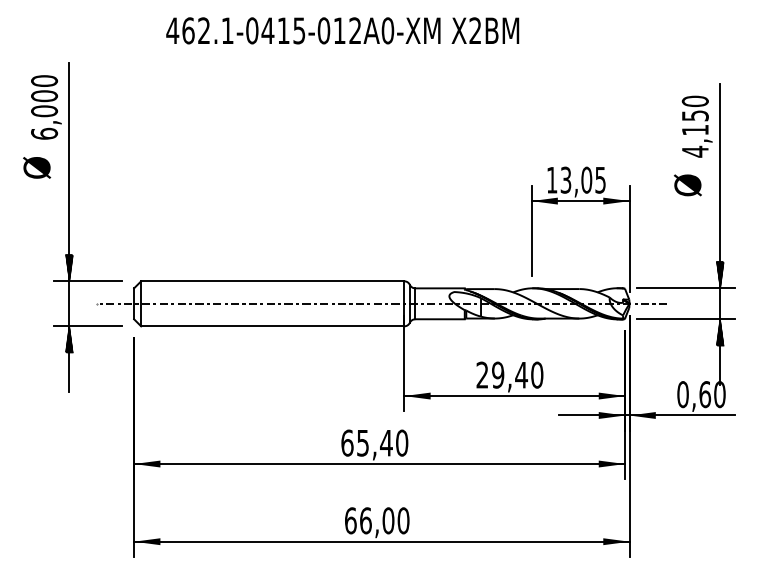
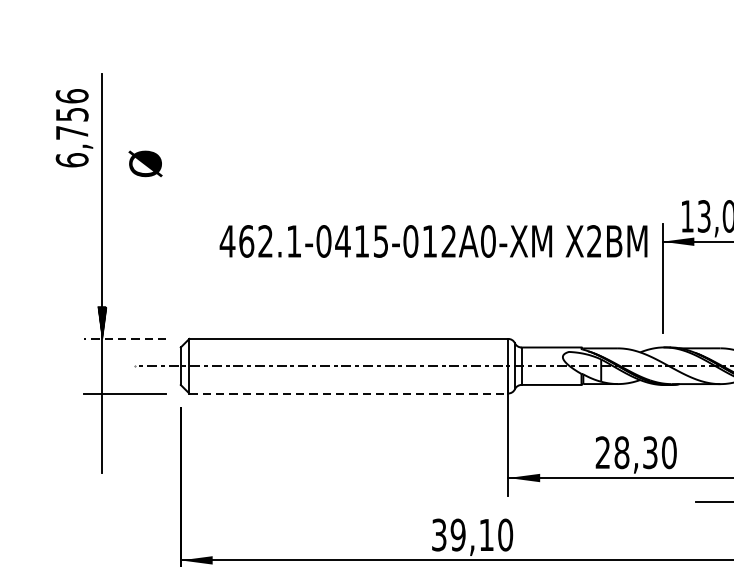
text: (342, 30) -> (433, 241), moved
text: (44, 96) -> (72, 114), 6,000 -> 6,756
text: (37, 167) -> (146, 163), moved
line: (88, 281) -> (125, 339), solid -> dashed
line: (272, 326) -> (348, 393), solid -> dashed
hatch: (68, 339) -> (101, 409), removed
text: (510, 374) -> (636, 451), 29,40 -> 28,30
text: (366, 442) -> (462, 534), 65,40 -> 39,10

